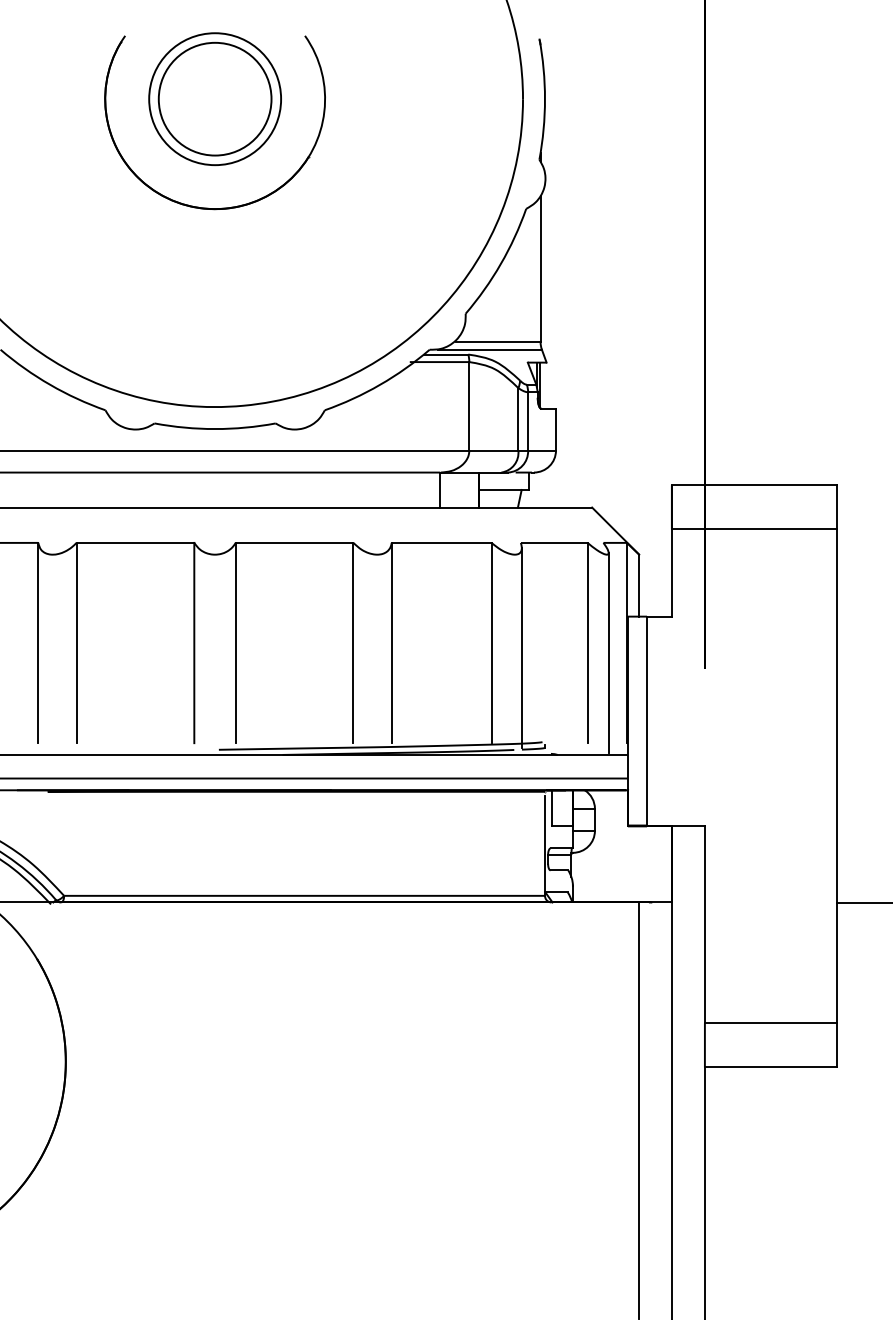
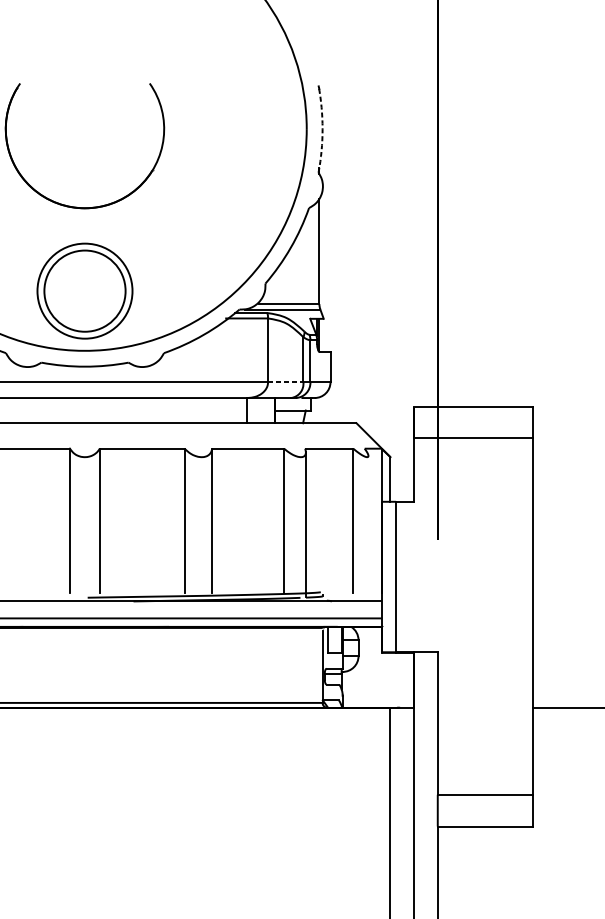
part: (214, 99) -> (84, 291), moved
arc: (545, 99) -> (322, 129), solid -> dashed
line: (493, 450) -> (285, 382), solid -> dashed
line: (608, 652) -> (368, 527), removed

